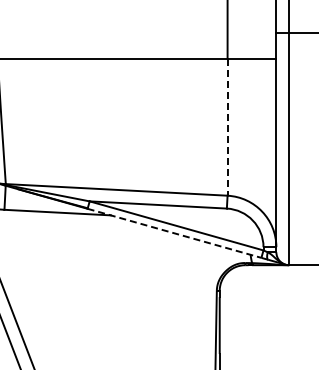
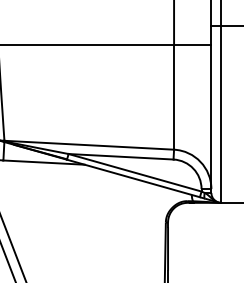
line: (227, 127) -> (174, 97), dashed -> solid
line: (174, 233) -> (133, 178), dashed -> solid

